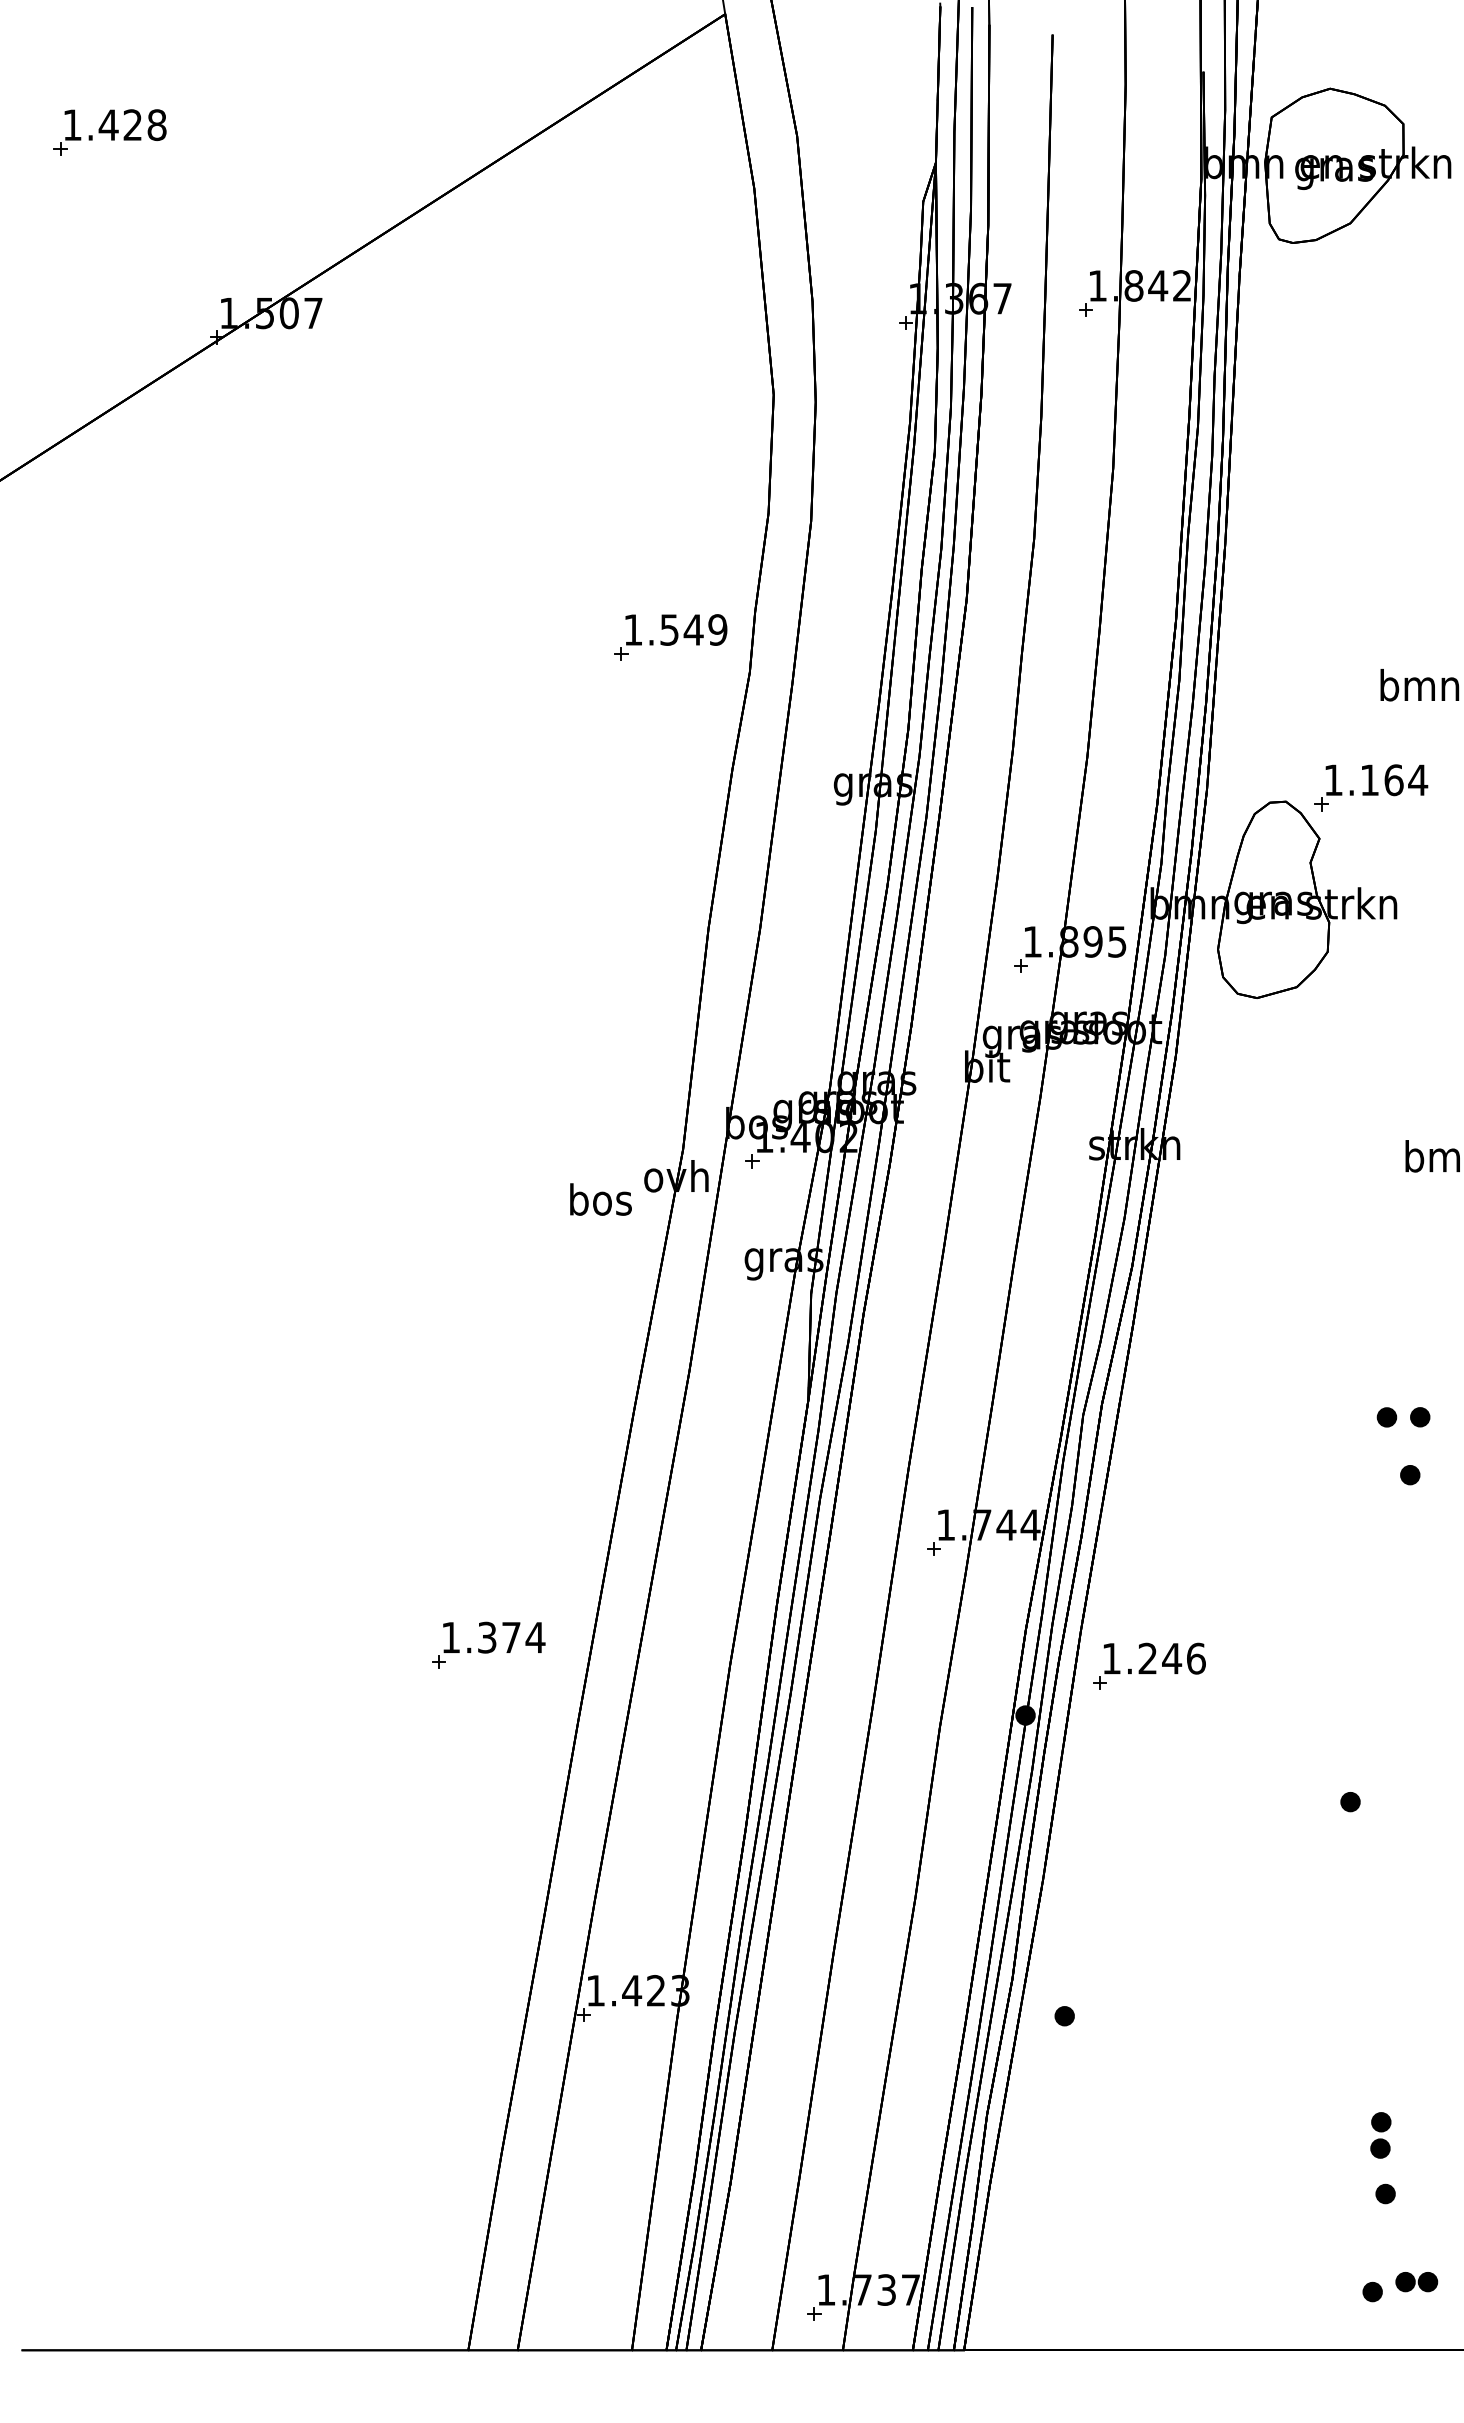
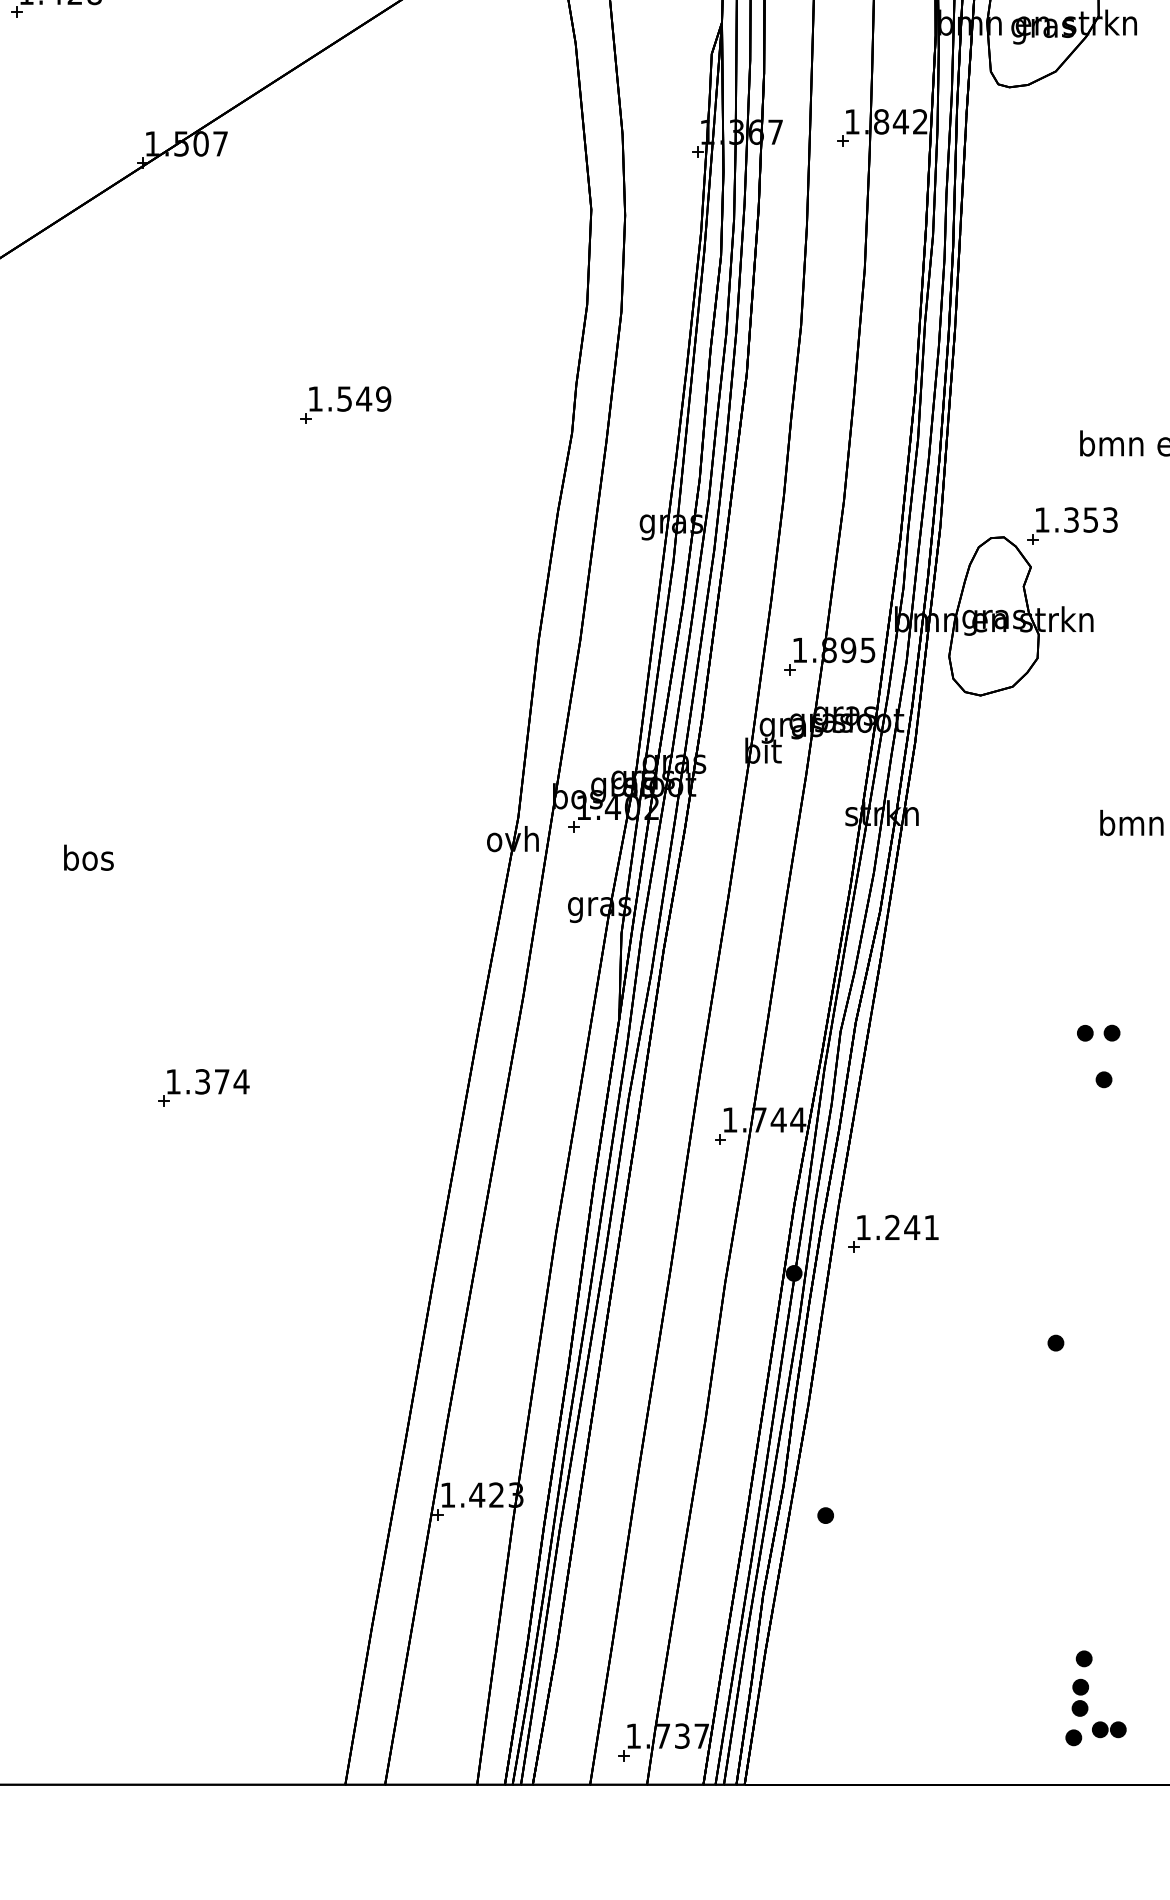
part: (670, 637) -> (345, 405), moved
text: (1394, 780) -> (1091, 520), 1.164 -> 1.353
text: (600, 1199) -> (88, 857), moved
part: (488, 1644) -> (203, 1087), moved
text: (1196, 1658) -> (931, 1227), 1.246 -> 1.241
part: (1380, 2135) -> (1080, 1697), moved

